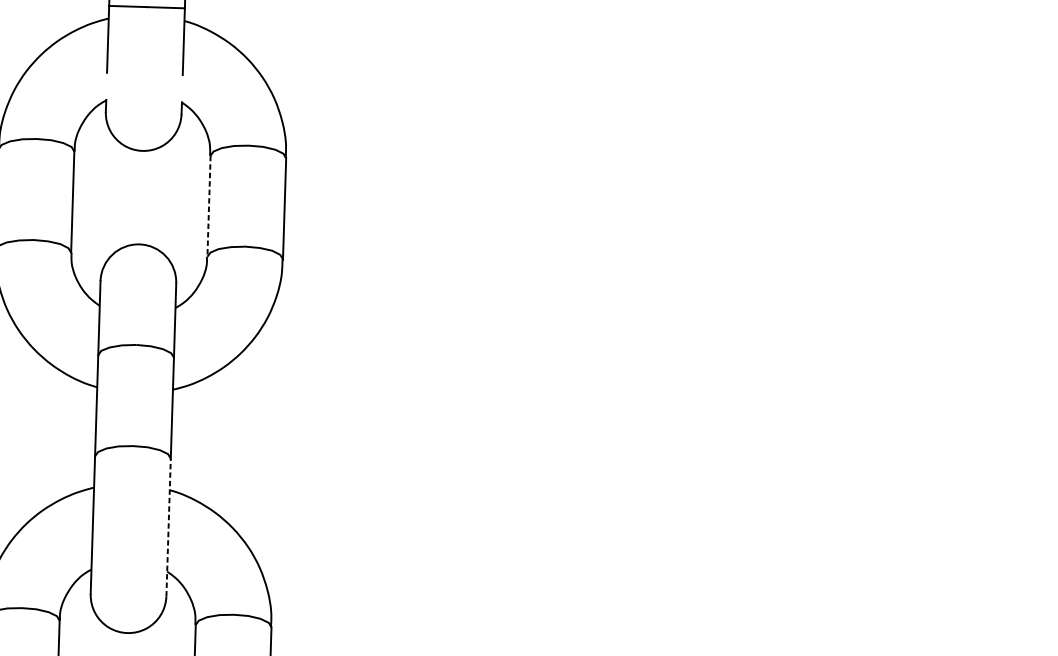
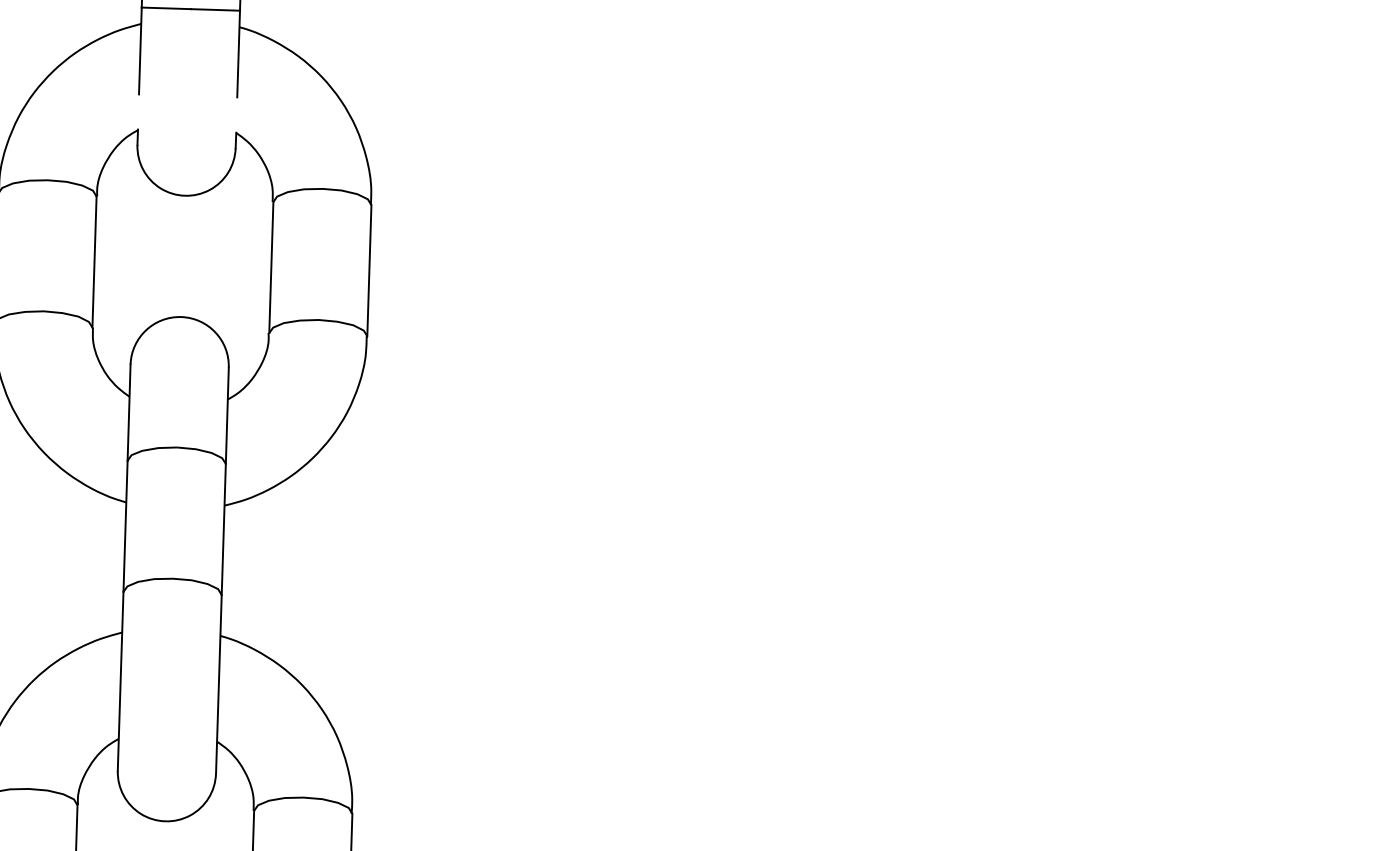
line: (209, 206) -> (271, 267), dashed -> solid
line: (168, 526) -> (218, 683), dashed -> solid

